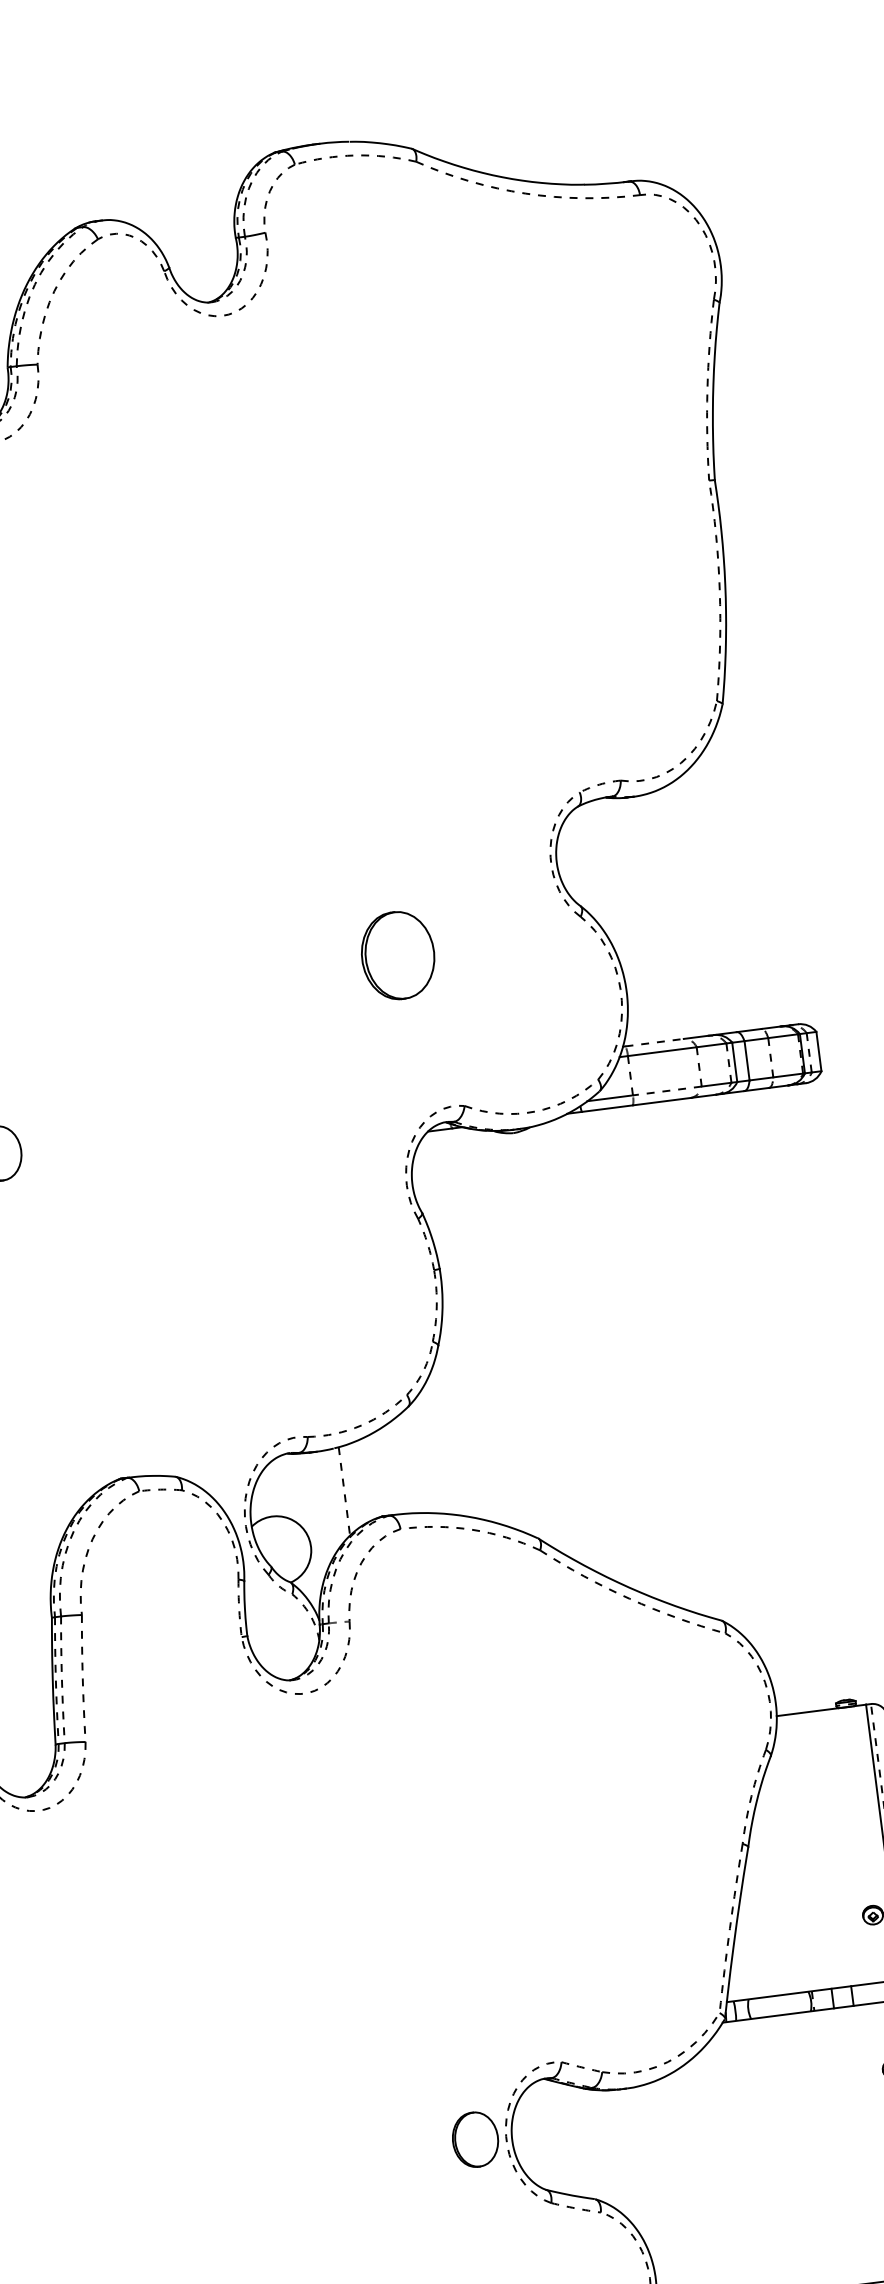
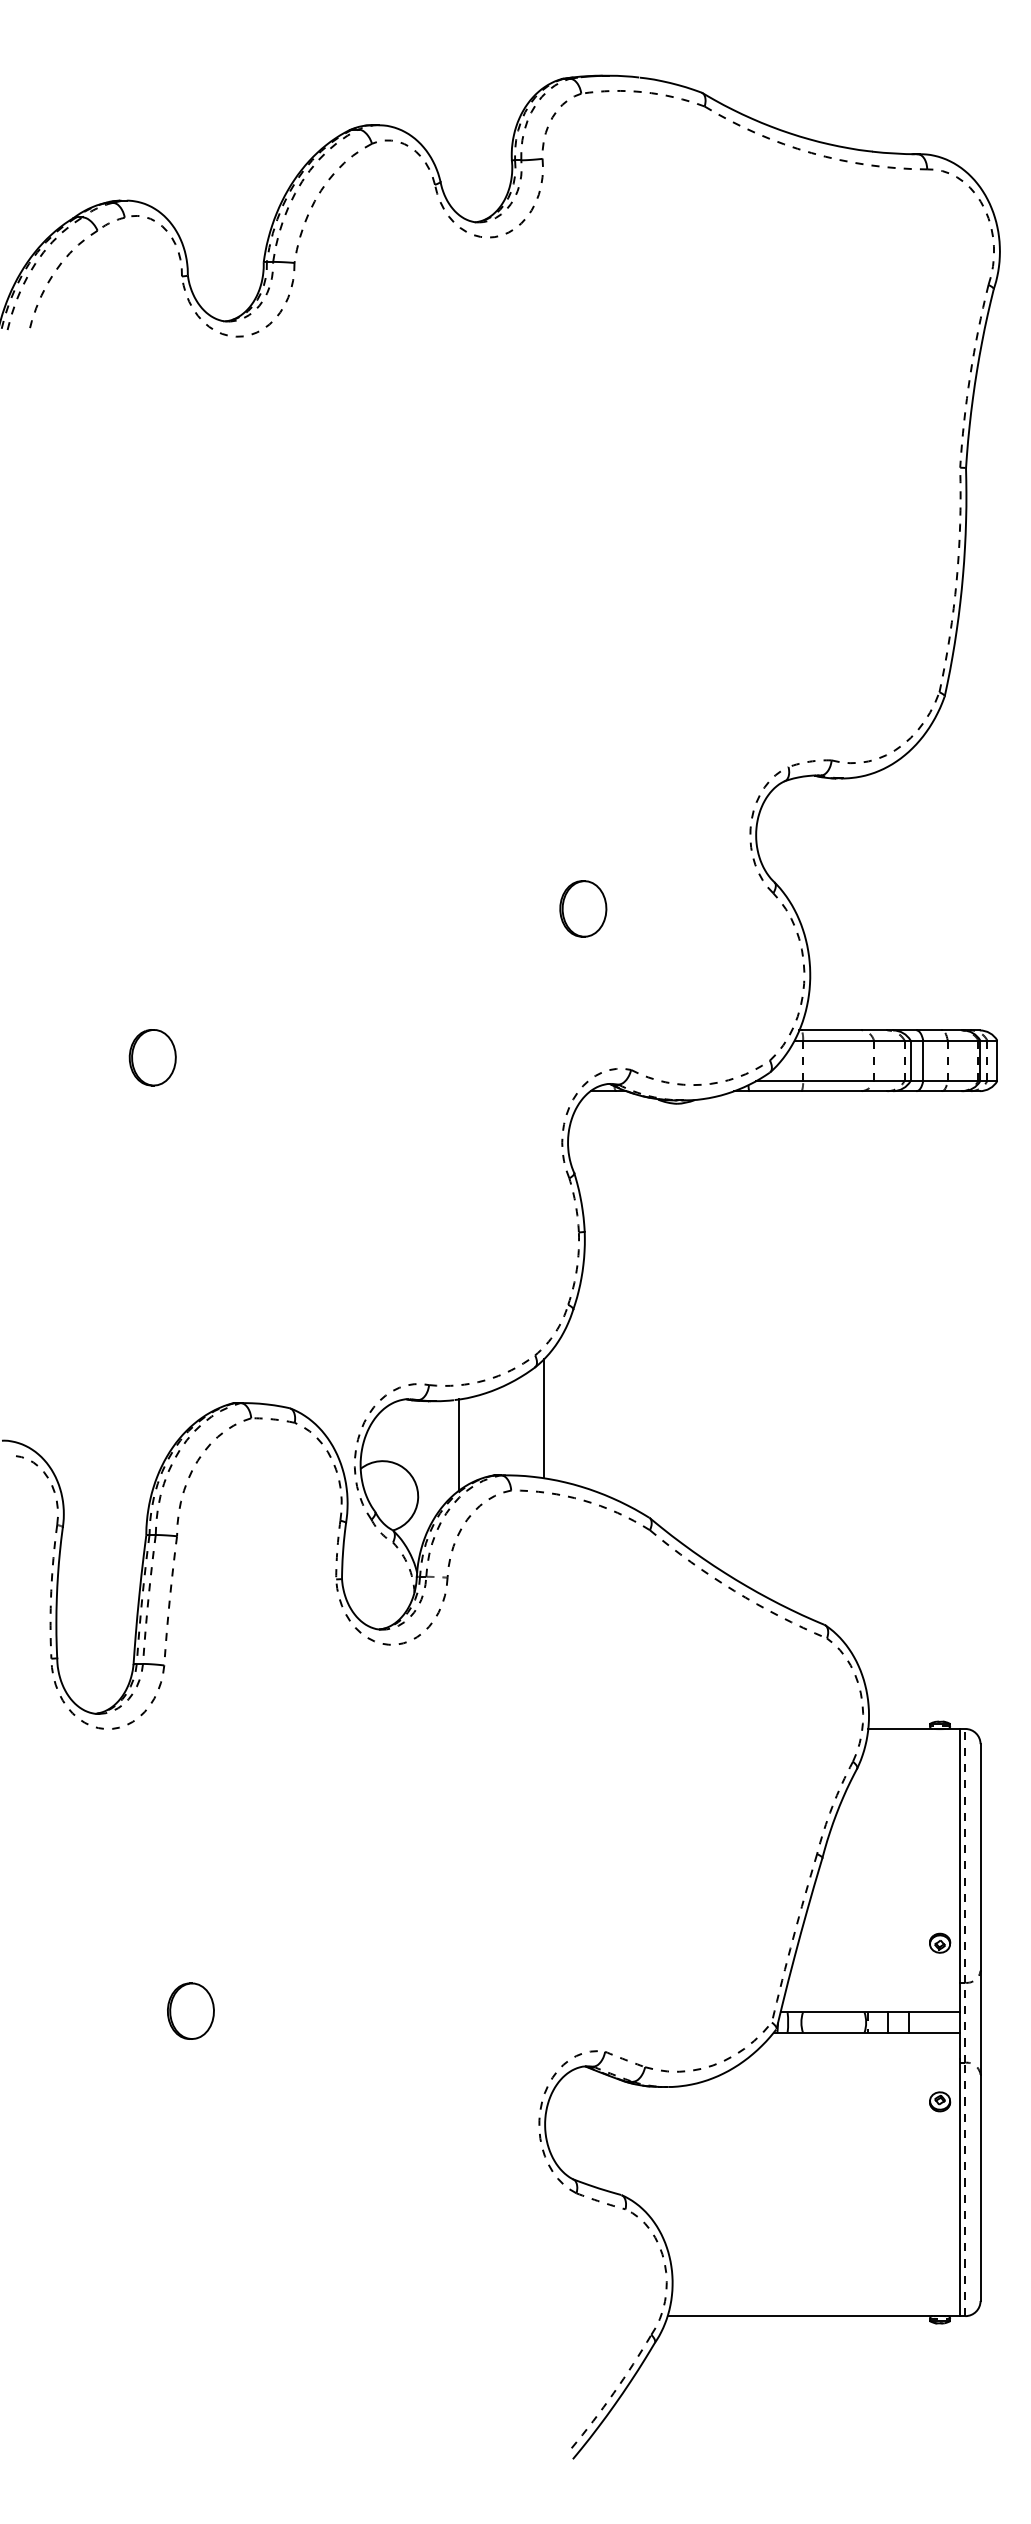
part: (398, 955) -> (583, 908), size x0.62
line: (655, 1042) -> (832, 1030), dashed -> solid
line: (667, 1091) -> (838, 1081), dashed -> solid
line: (423, 1455) -> (544, 1418), added
line: (344, 1491) -> (459, 1445), dashed -> solid
part: (475, 2139) -> (190, 2010), moved

